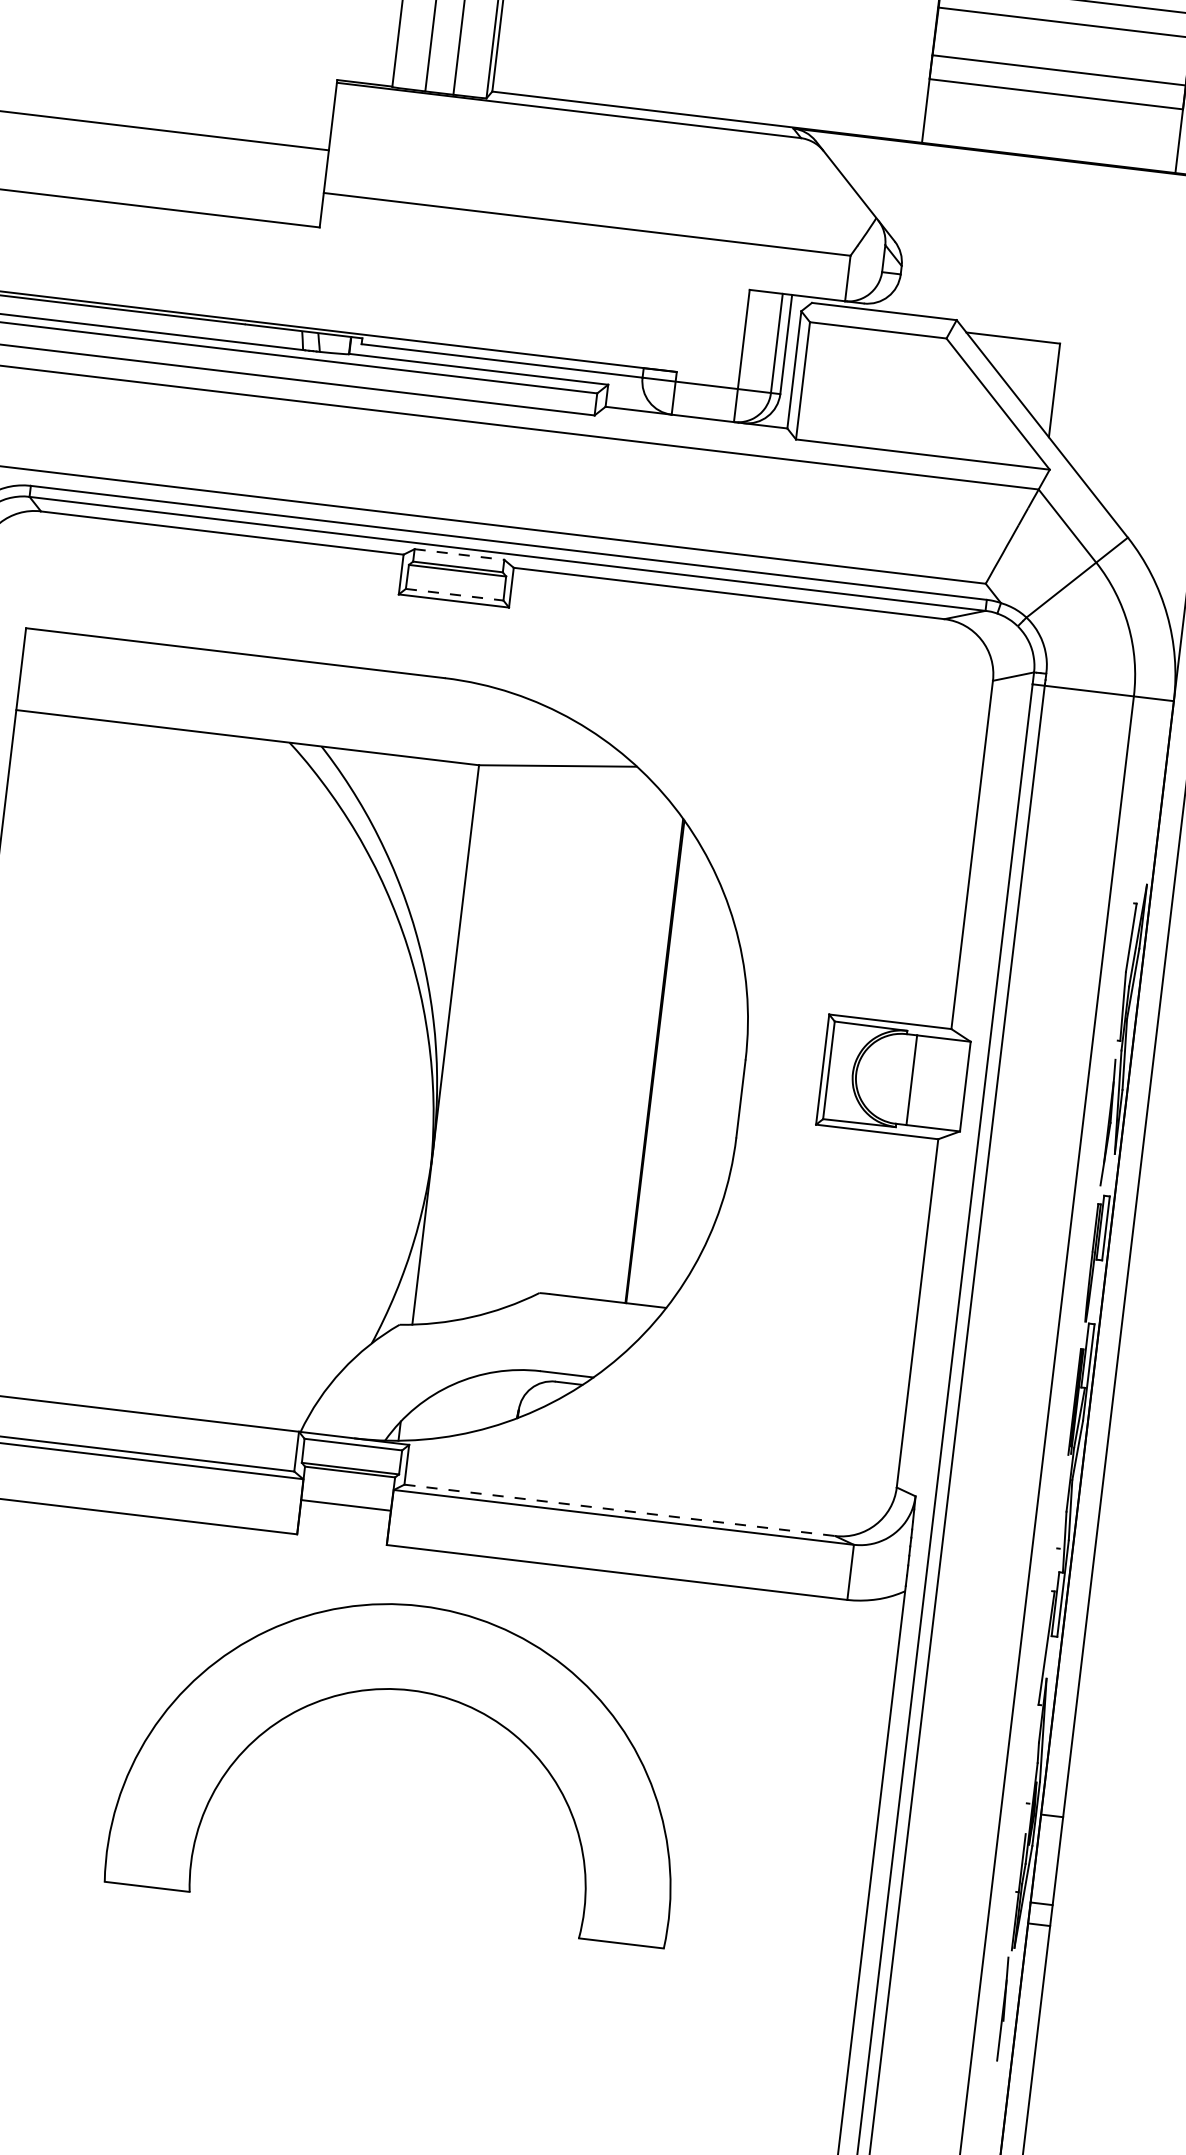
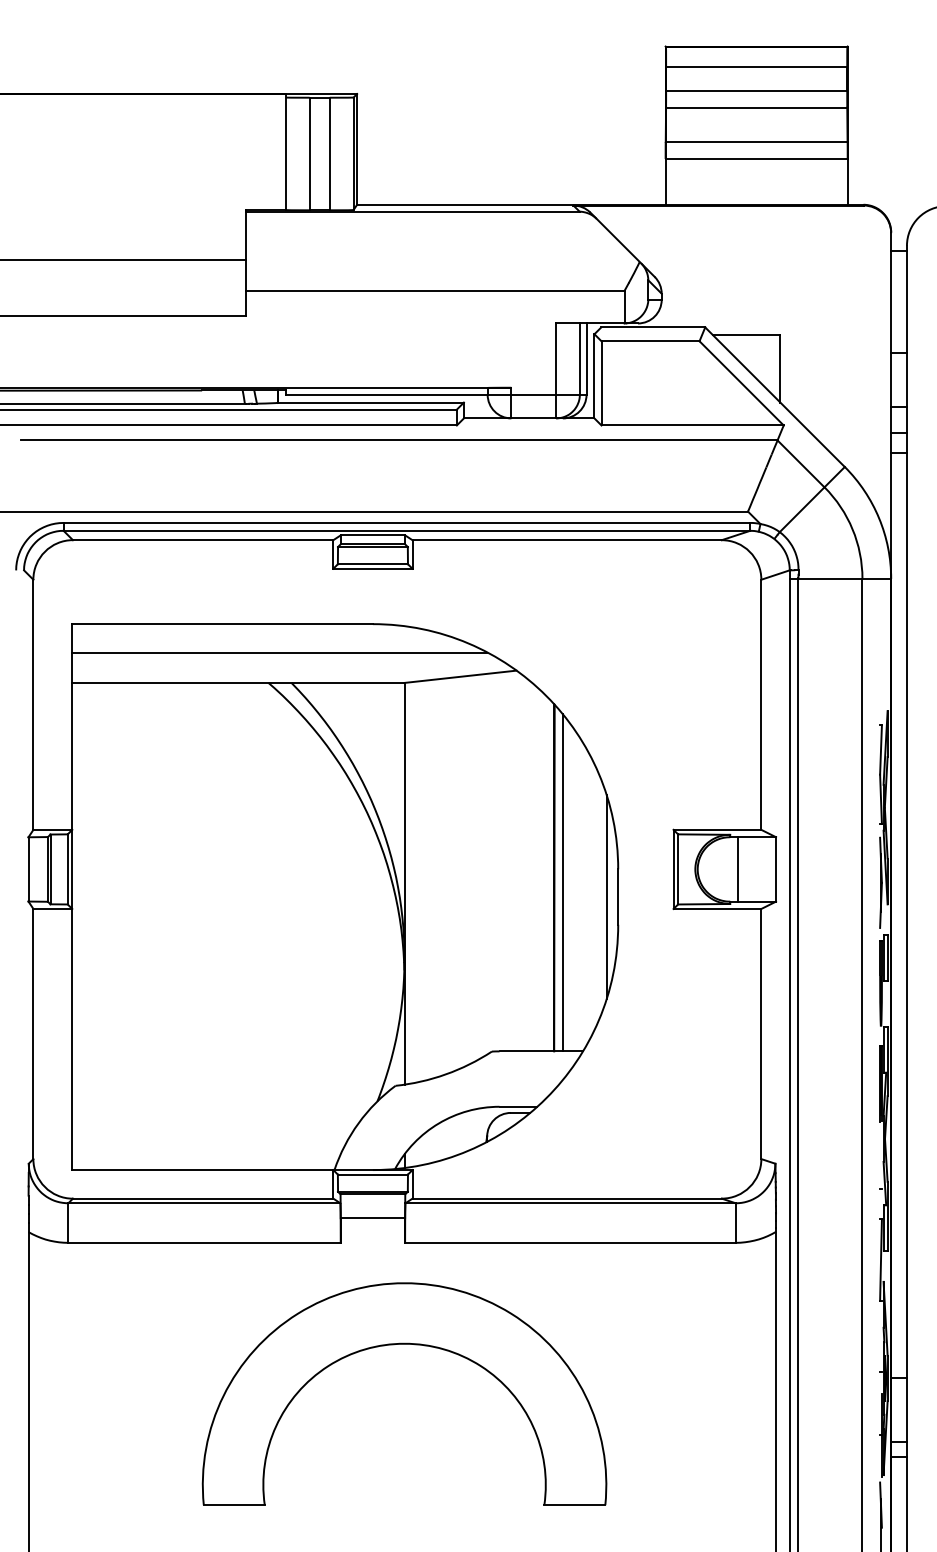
line: (460, 554) -> (373, 535), dashed -> solid
line: (455, 595) -> (373, 564), dashed -> solid
line: (309, 702) -> (279, 652), added
line: (665, 1069) -> (562, 882), added
line: (724, 1096) -> (606, 896), added
line: (620, 1510) -> (567, 1198), dashed -> solid
part: (410, 1691) -> (404, 1344), moved

